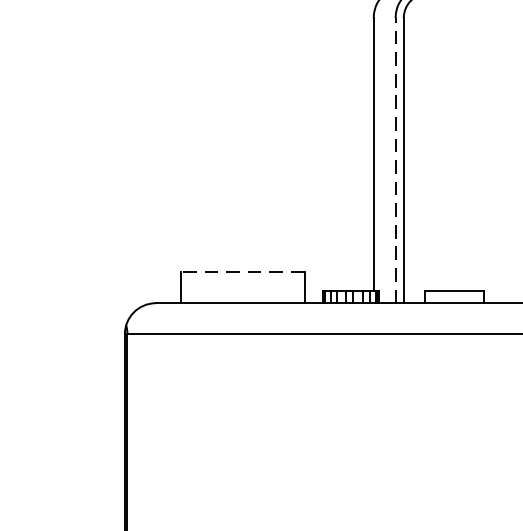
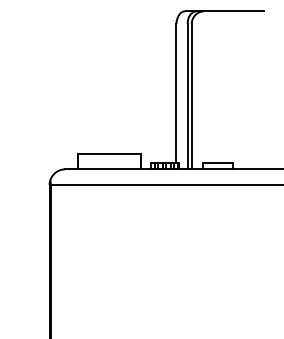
line: (395, 160) -> (187, 96), dashed -> solid
line: (242, 272) -> (109, 153), dashed -> solid

